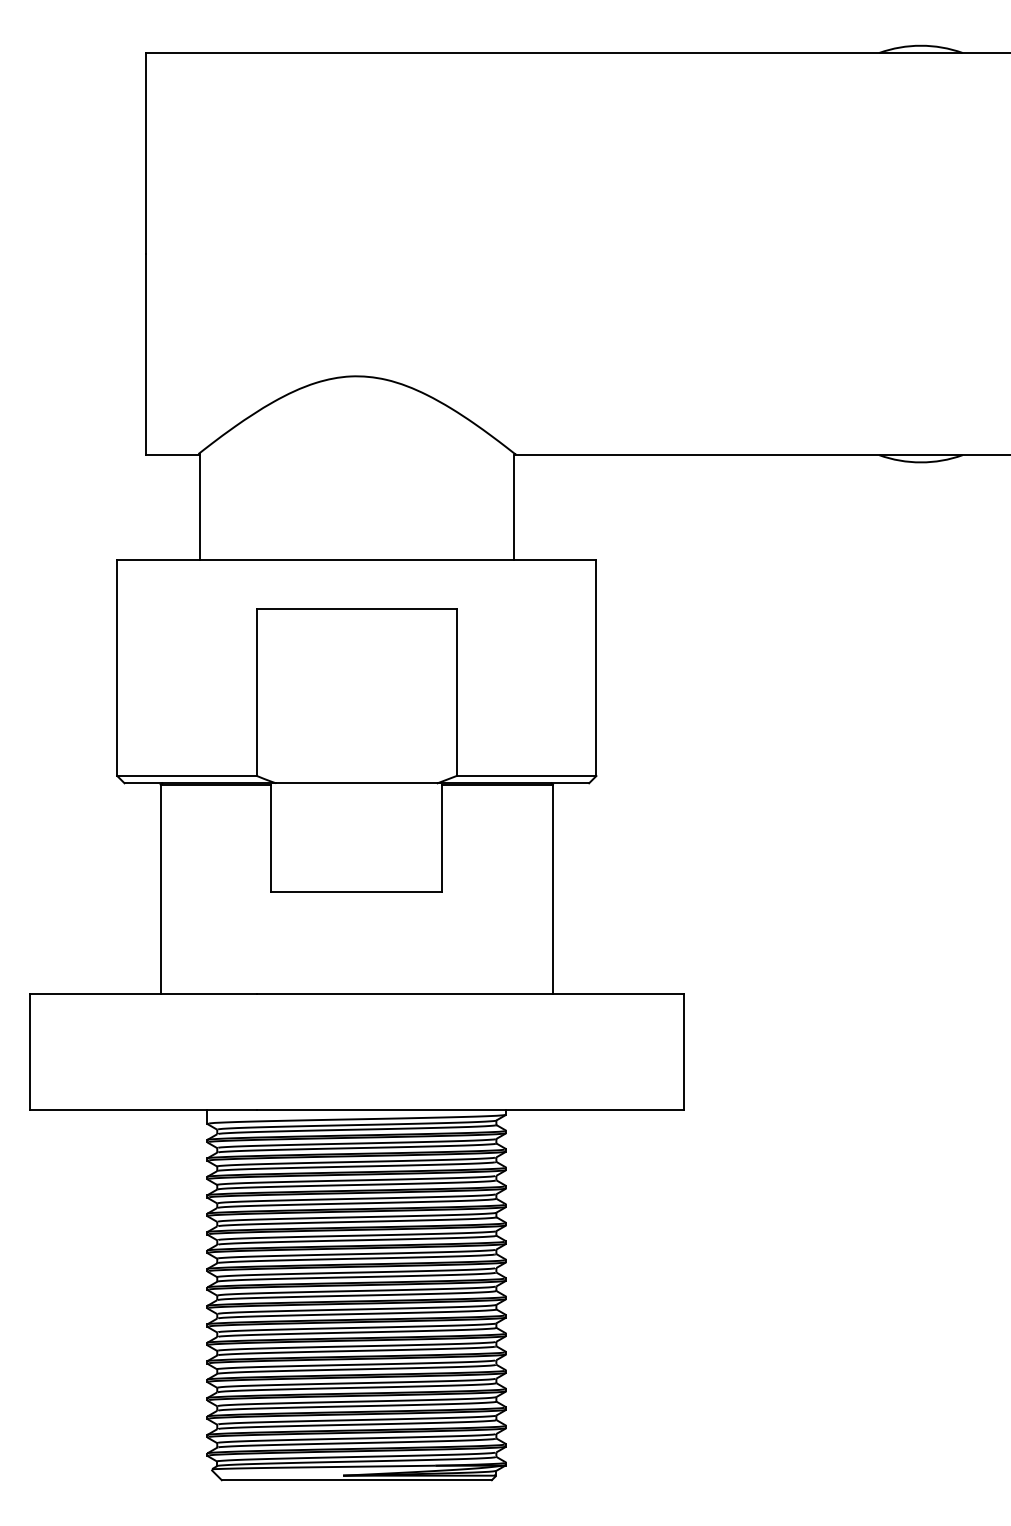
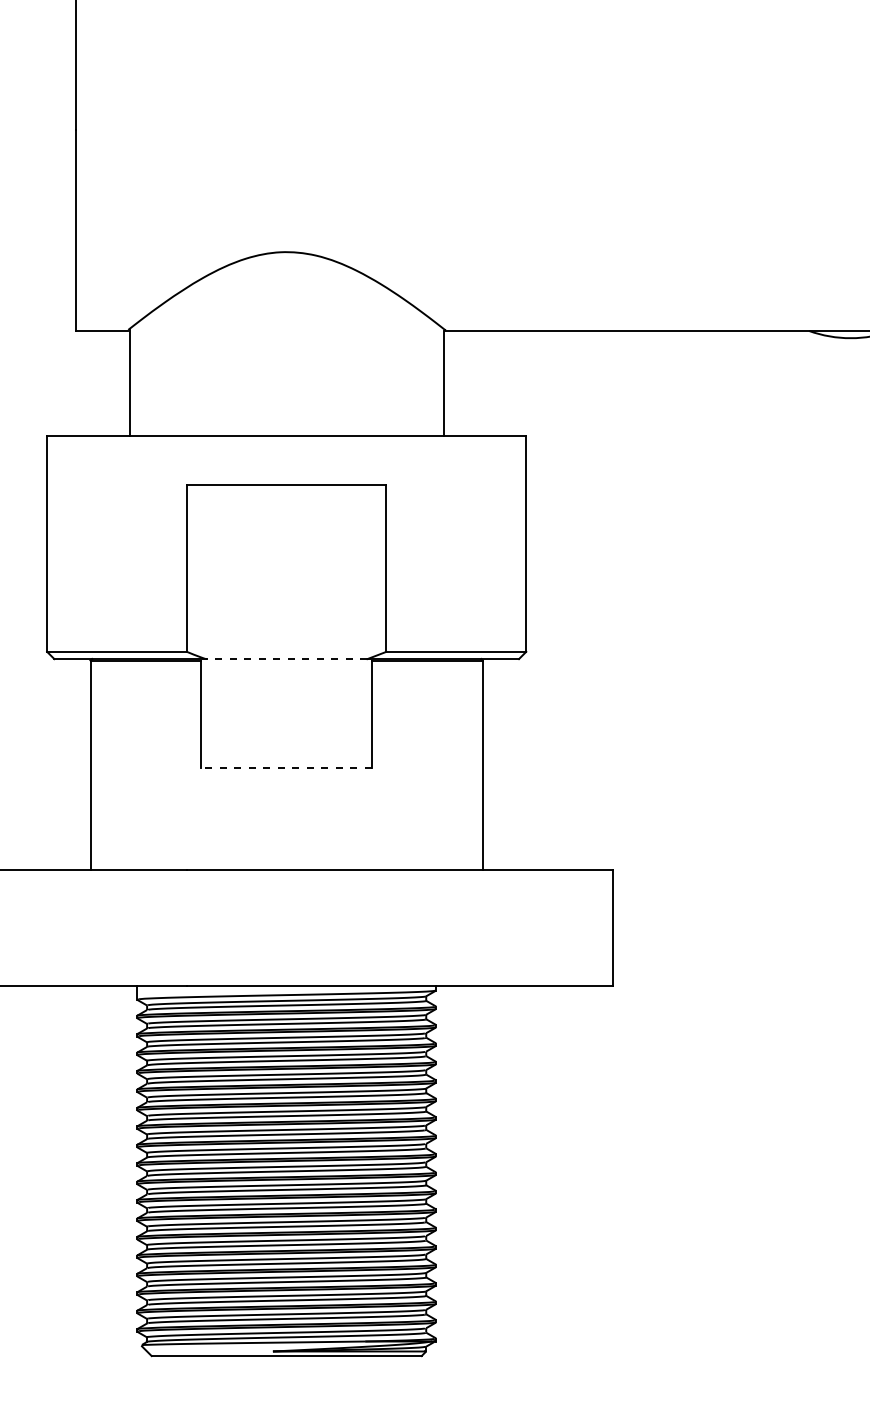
line: (356, 783) -> (286, 659), solid -> dashed
line: (356, 892) -> (286, 768), solid -> dashed

